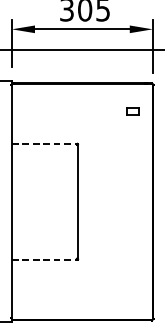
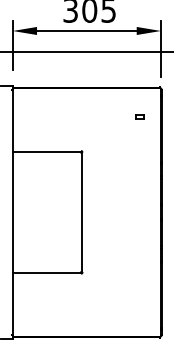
part: (132, 110) -> (139, 116), size x0.62
line: (44, 143) -> (47, 151), dashed -> solid
line: (44, 259) -> (47, 273), dashed -> solid

